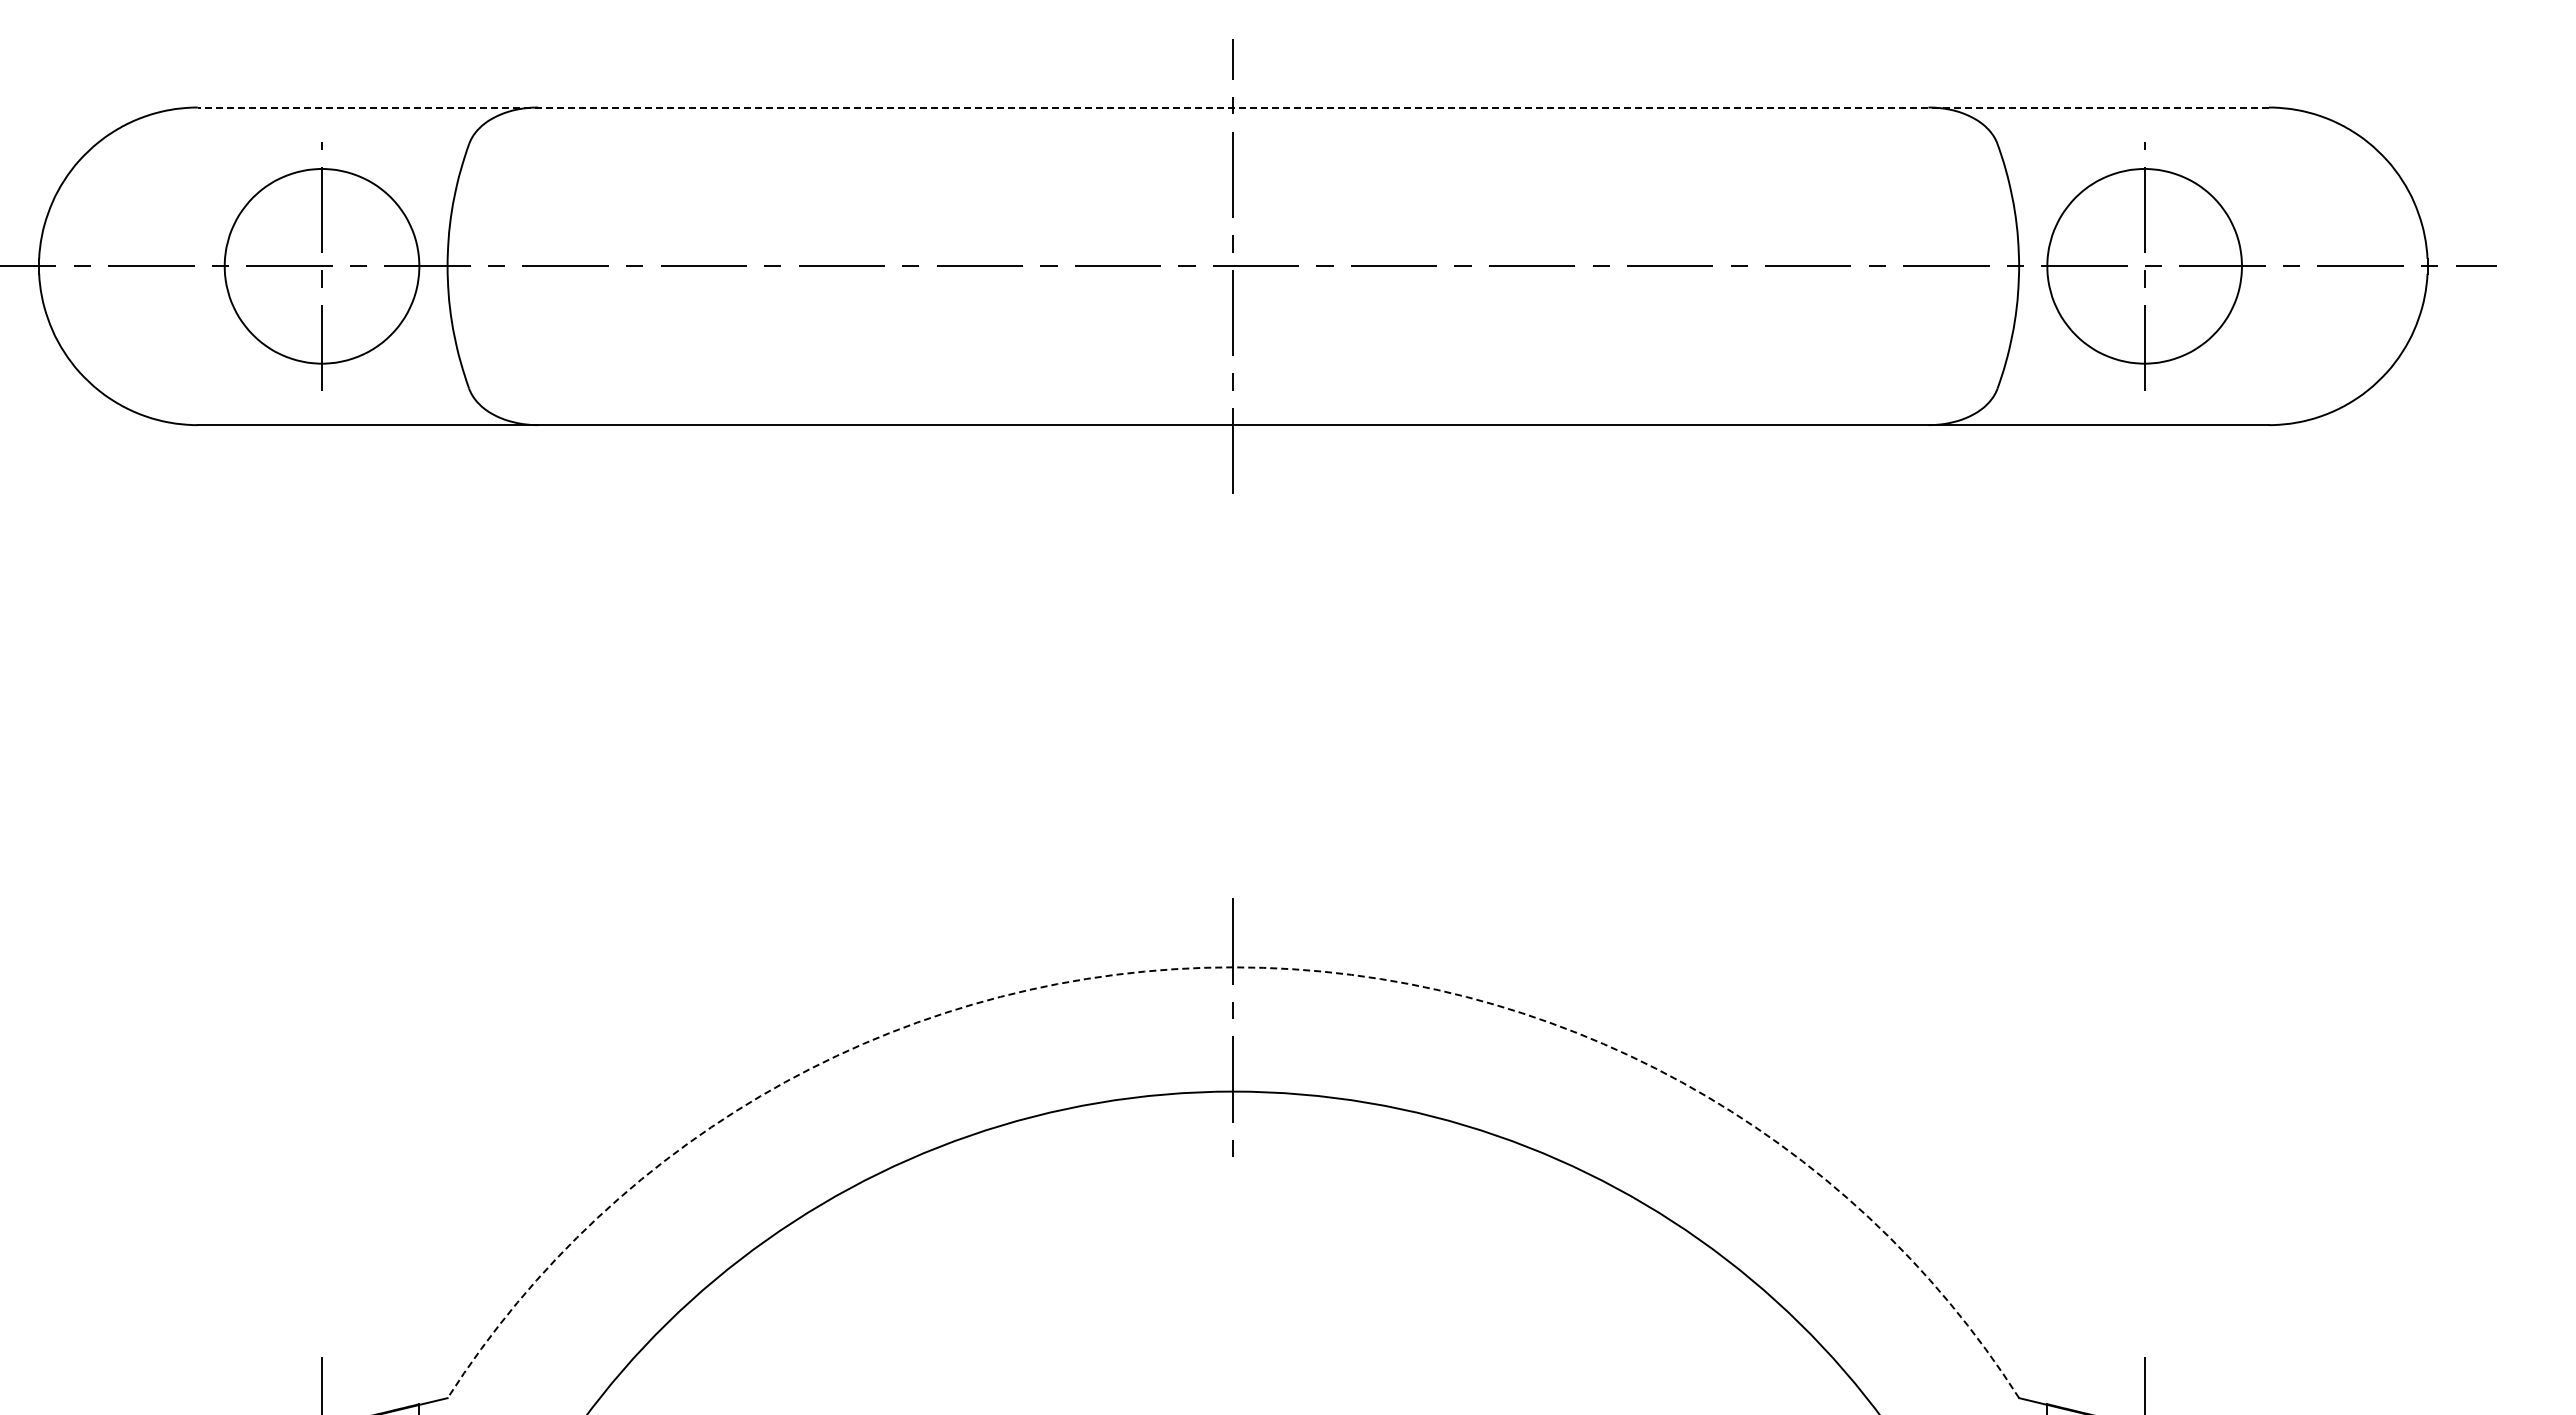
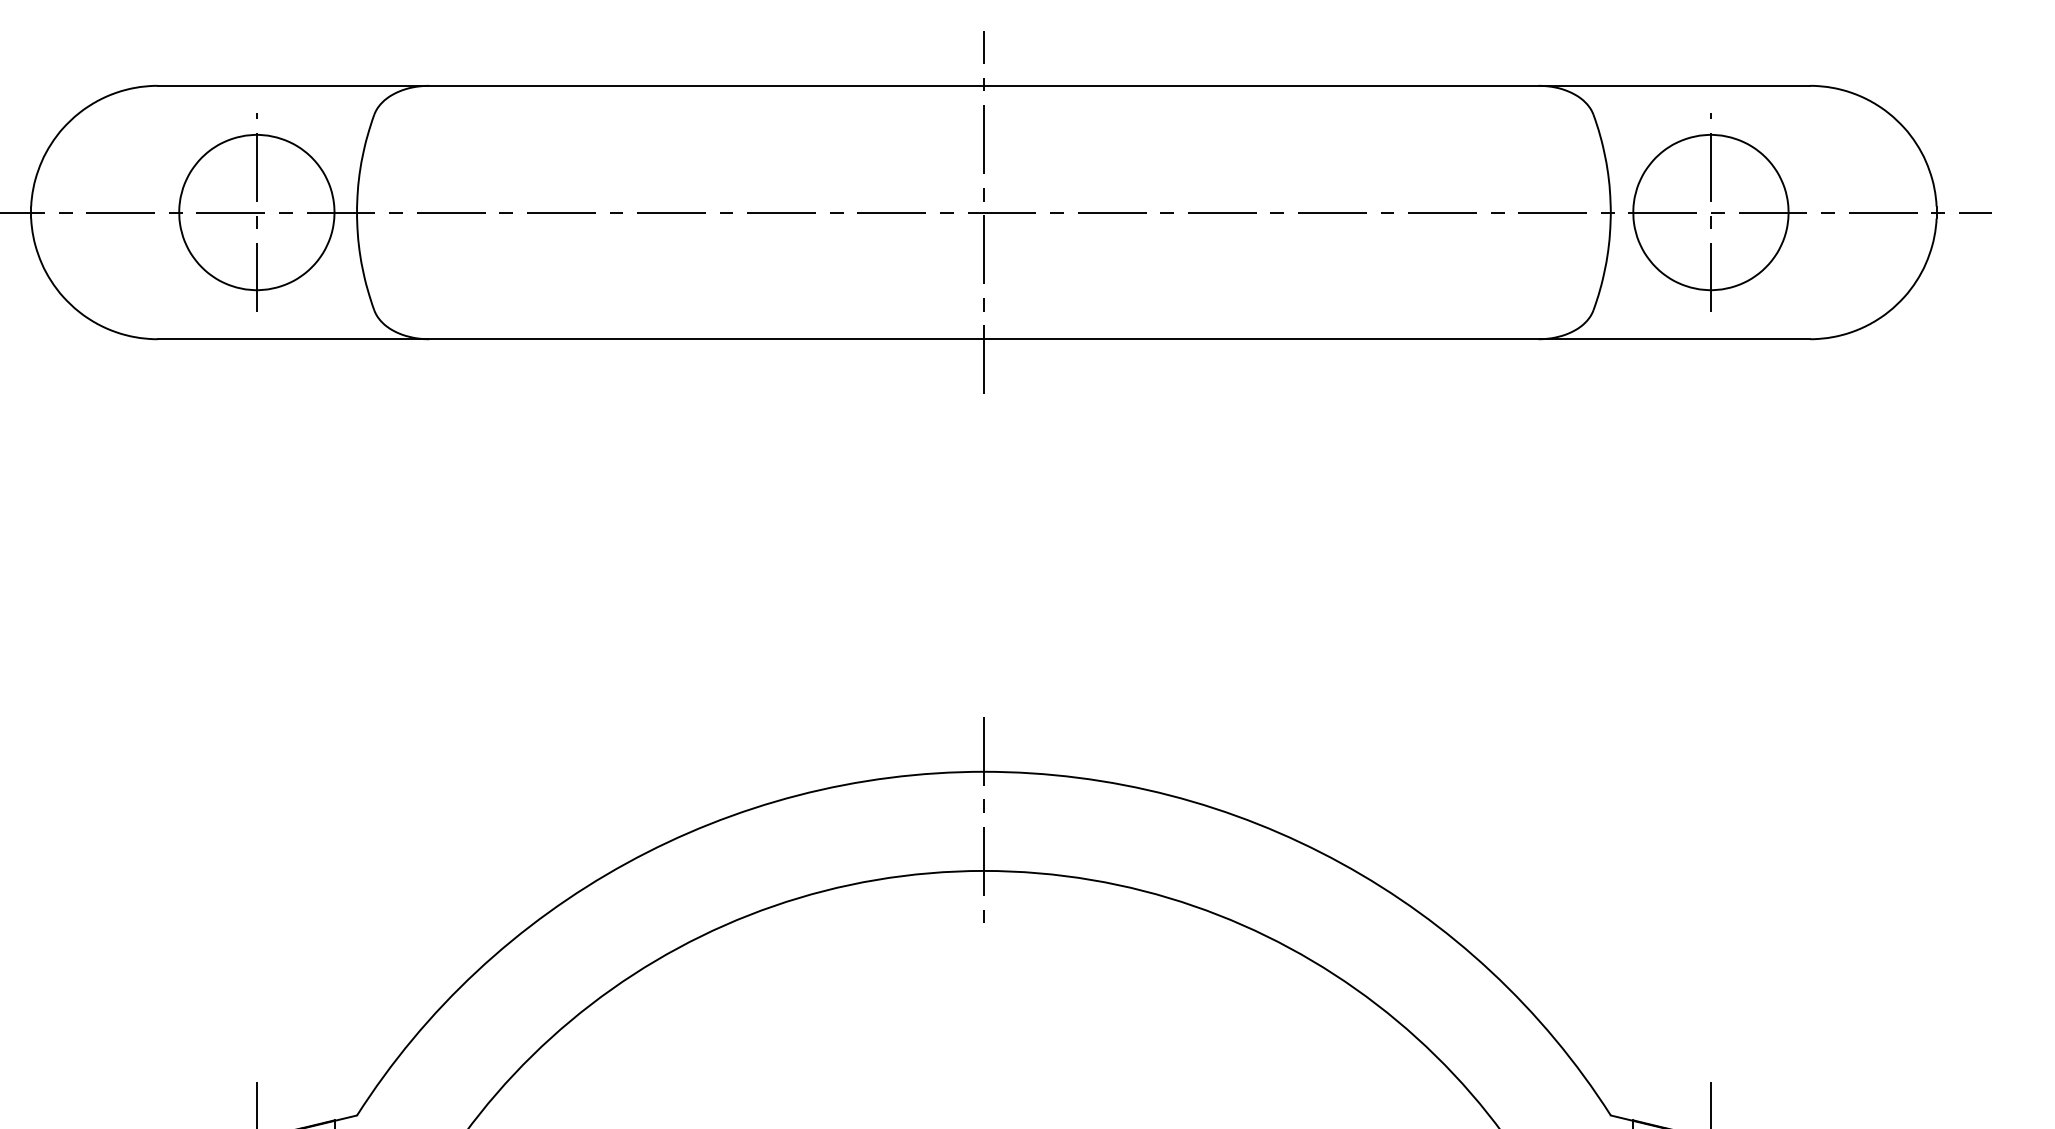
line: (1233, 107) -> (984, 85), dashed -> solid
arc: (1233, 967) -> (984, 771), dashed -> solid

